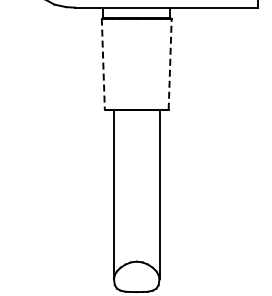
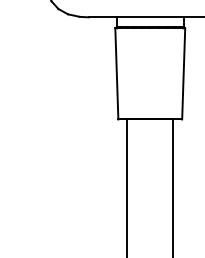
line: (103, 64) -> (117, 74), dashed -> solid
line: (170, 64) -> (184, 74), dashed -> solid

